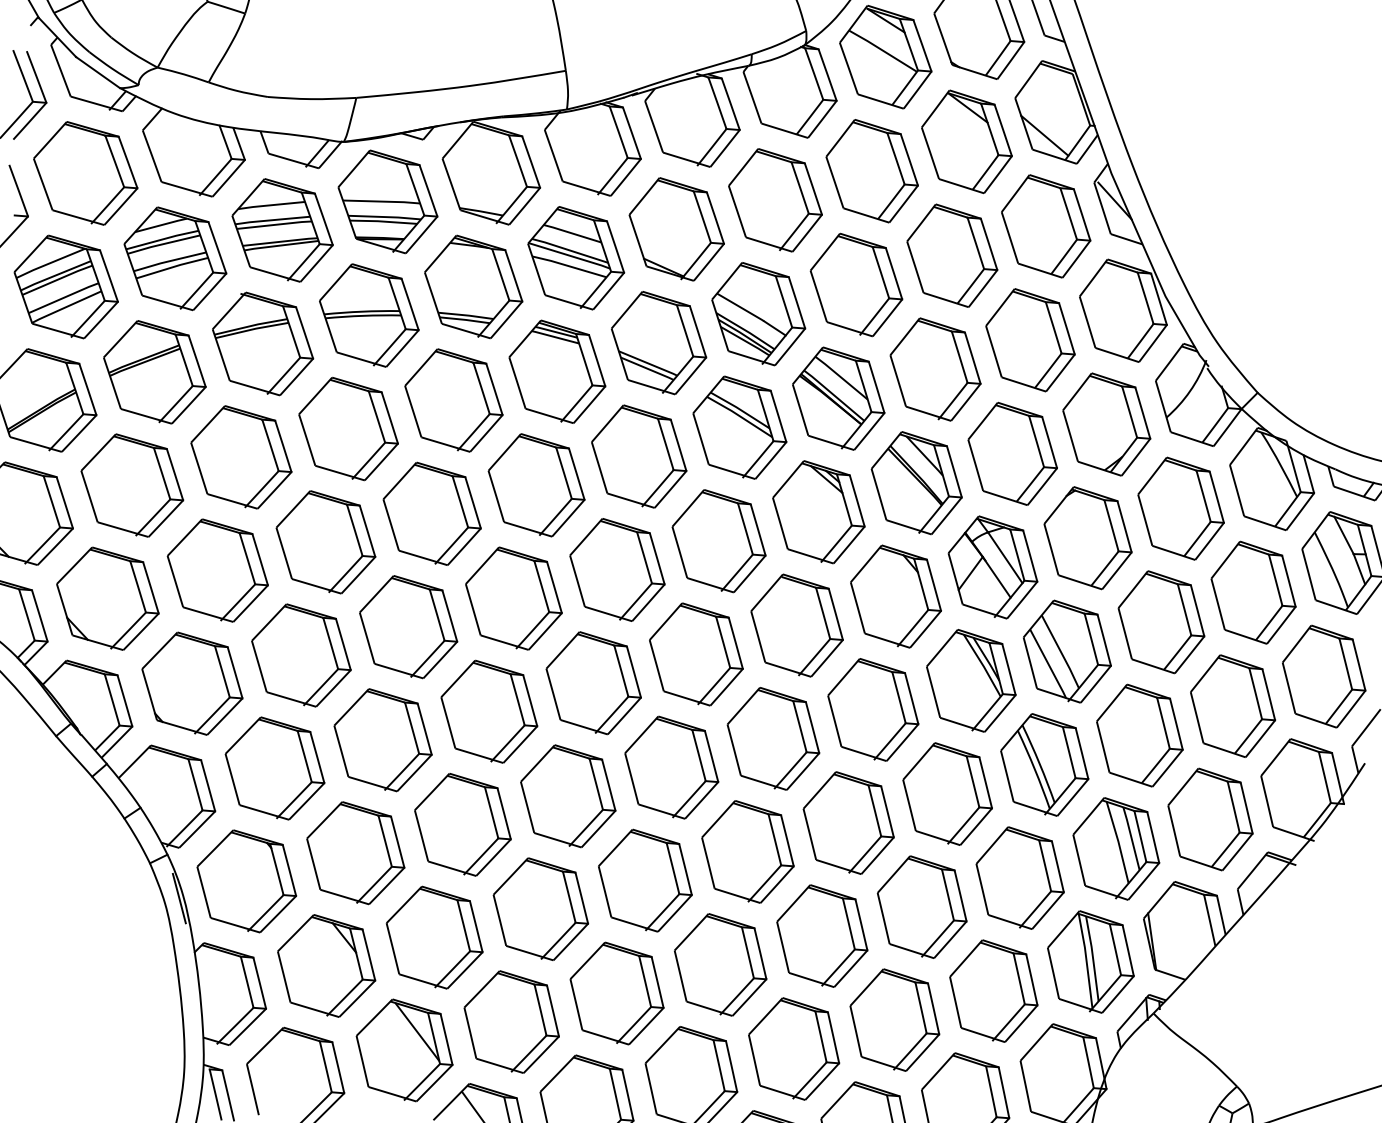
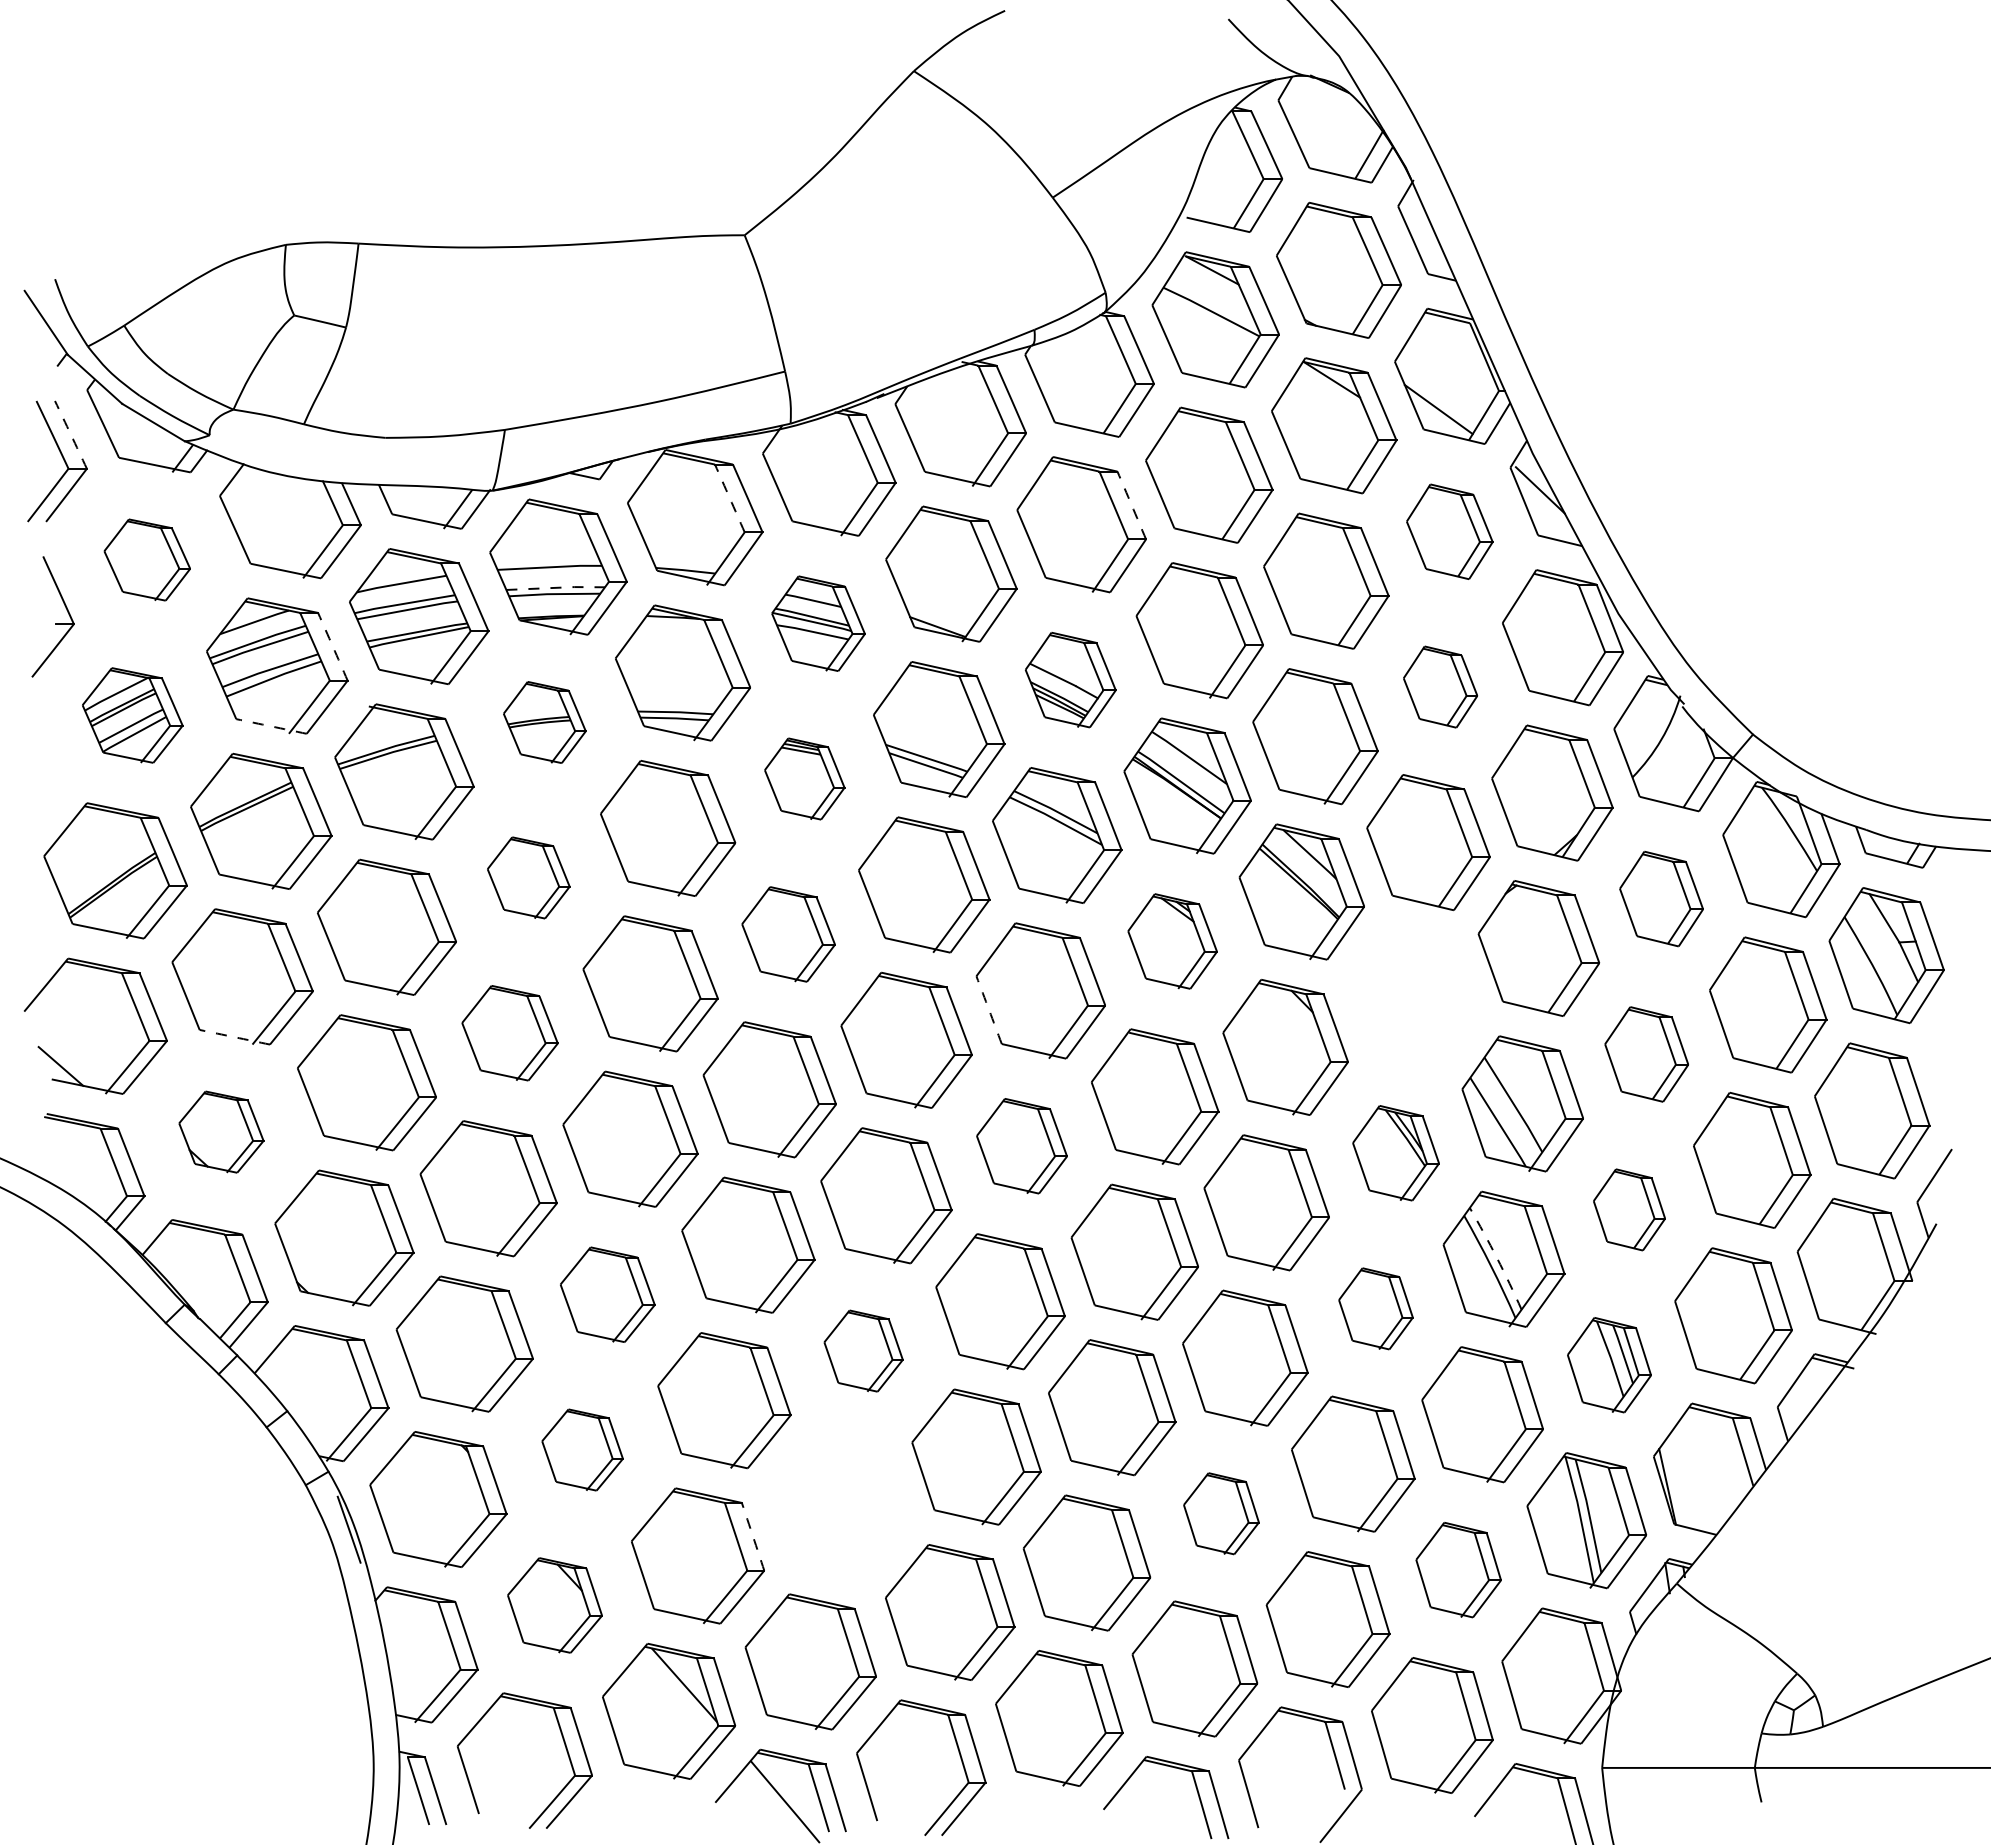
arc: (37, 76) -> (71, 434), solid -> dashed
arc: (517, 161) -> (729, 498), solid -> dashed
part: (85, 173) -> (147, 559), size x0.6
arc: (813, 189) -> (1131, 505), solid -> dashed
line: (385, 216) -> (556, 587), solid -> dashed
part: (1045, 226) -> (1449, 531), size x0.7
arc: (217, 247) -> (332, 646), solid -> dashed
part: (576, 258) -> (818, 623), size x0.7
part: (66, 287) -> (132, 715), size x0.7
arc: (167, 302) -> (271, 726), solid -> dashed
part: (758, 313) -> (1070, 679), size x0.7
part: (368, 315) -> (544, 722), size x0.6
part: (1030, 339) -> (1440, 686), size x0.6
part: (557, 371) -> (804, 778), size x0.6
part: (348, 428) -> (528, 877), size x0.6
part: (536, 485) -> (788, 934), size x0.7
part: (1181, 508) -> (1661, 898), size x0.7
part: (818, 512) -> (1172, 941), size x0.7
arc: (122, 529) -> (234, 1037), solid -> dashed
part: (325, 541) -> (509, 1032), size x0.7
arc: (680, 552) -> (989, 1010), solid -> dashed
part: (992, 567) -> (1413, 997), removed
part: (107, 598) -> (221, 1131), size x0.6
part: (1161, 622) -> (1646, 1054), size x0.7
part: (695, 653) -> (1021, 1145), size x0.7
part: (970, 680) -> (1395, 1152), size x0.7
part: (1139, 735) -> (1629, 1209), size x0.6
part: (382, 740) -> (607, 1294), size x0.7
arc: (1039, 763) -> (1497, 1258), solid -> dashed
part: (947, 793) -> (1375, 1308), size x0.6
part: (568, 795) -> (863, 1350), size x0.6
part: (1116, 848) -> (1609, 1364), size x0.7
part: (355, 852) -> (582, 1449), size x0.6
part: (540, 909) -> (838, 1506), removed
arc: (476, 926) -> (753, 1536), solid -> dashed
part: (822, 936) -> (1221, 1513), size x0.6
part: (326, 965) -> (554, 1605), size x0.7
part: (993, 990) -> (1458, 1569), size x0.7

